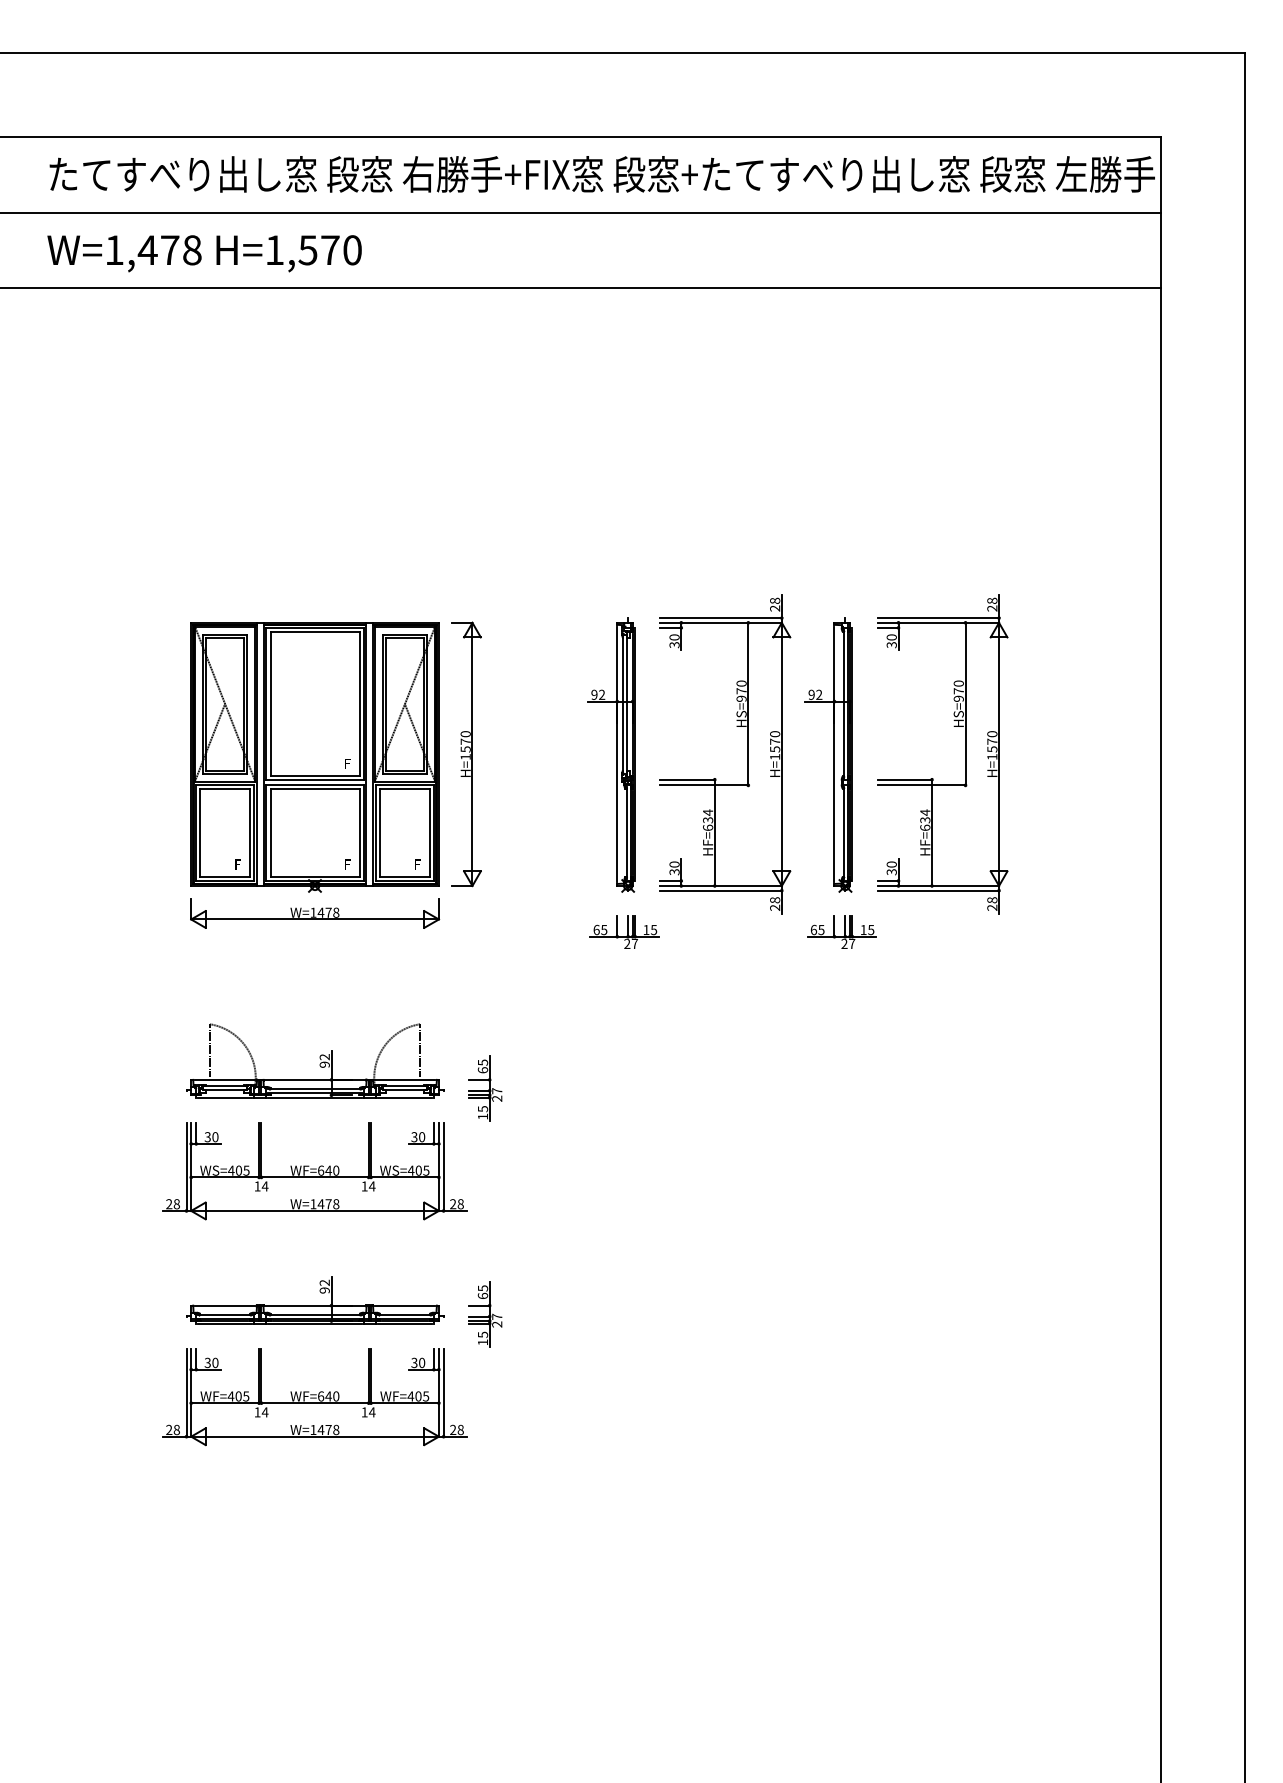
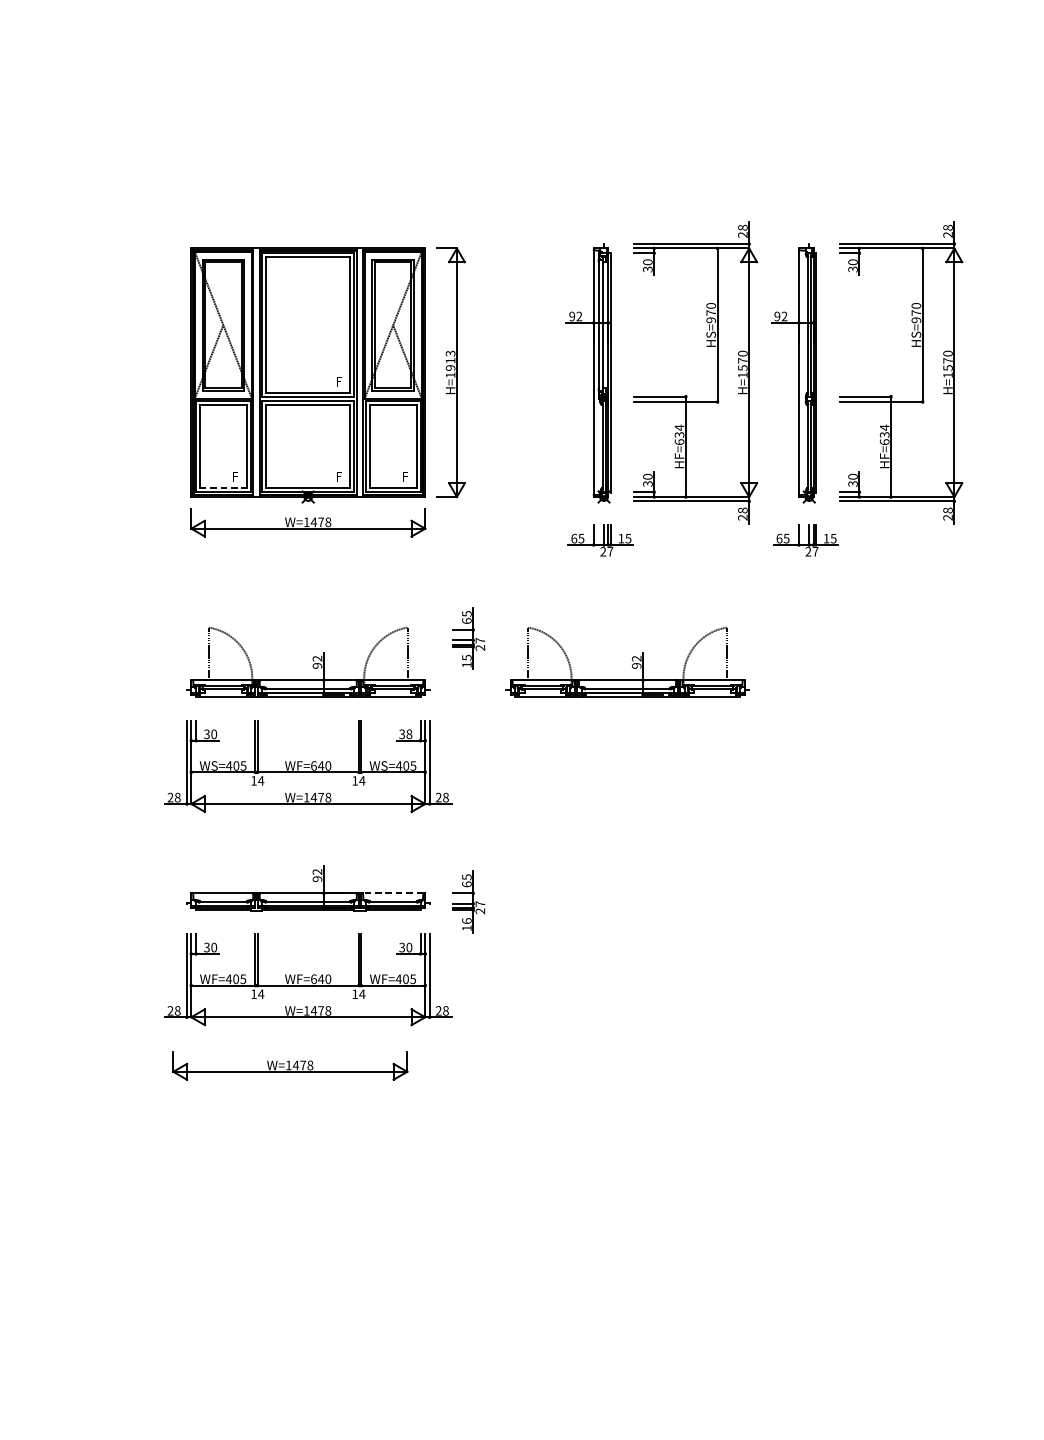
text: (465, 741) -> (450, 360), H=1570 -> H=1913
line: (225, 876) -> (223, 488), solid -> dashed
part: (653, 1060) -> (627, 661), added
part: (485, 1088) -> (469, 638), moved
text: (422, 1136) -> (409, 733), 30 -> 38
line: (405, 1305) -> (393, 893), solid -> dashed
text: (482, 1334) -> (466, 920), 15 -> 16
part: (296, 1488) -> (290, 1066), added

